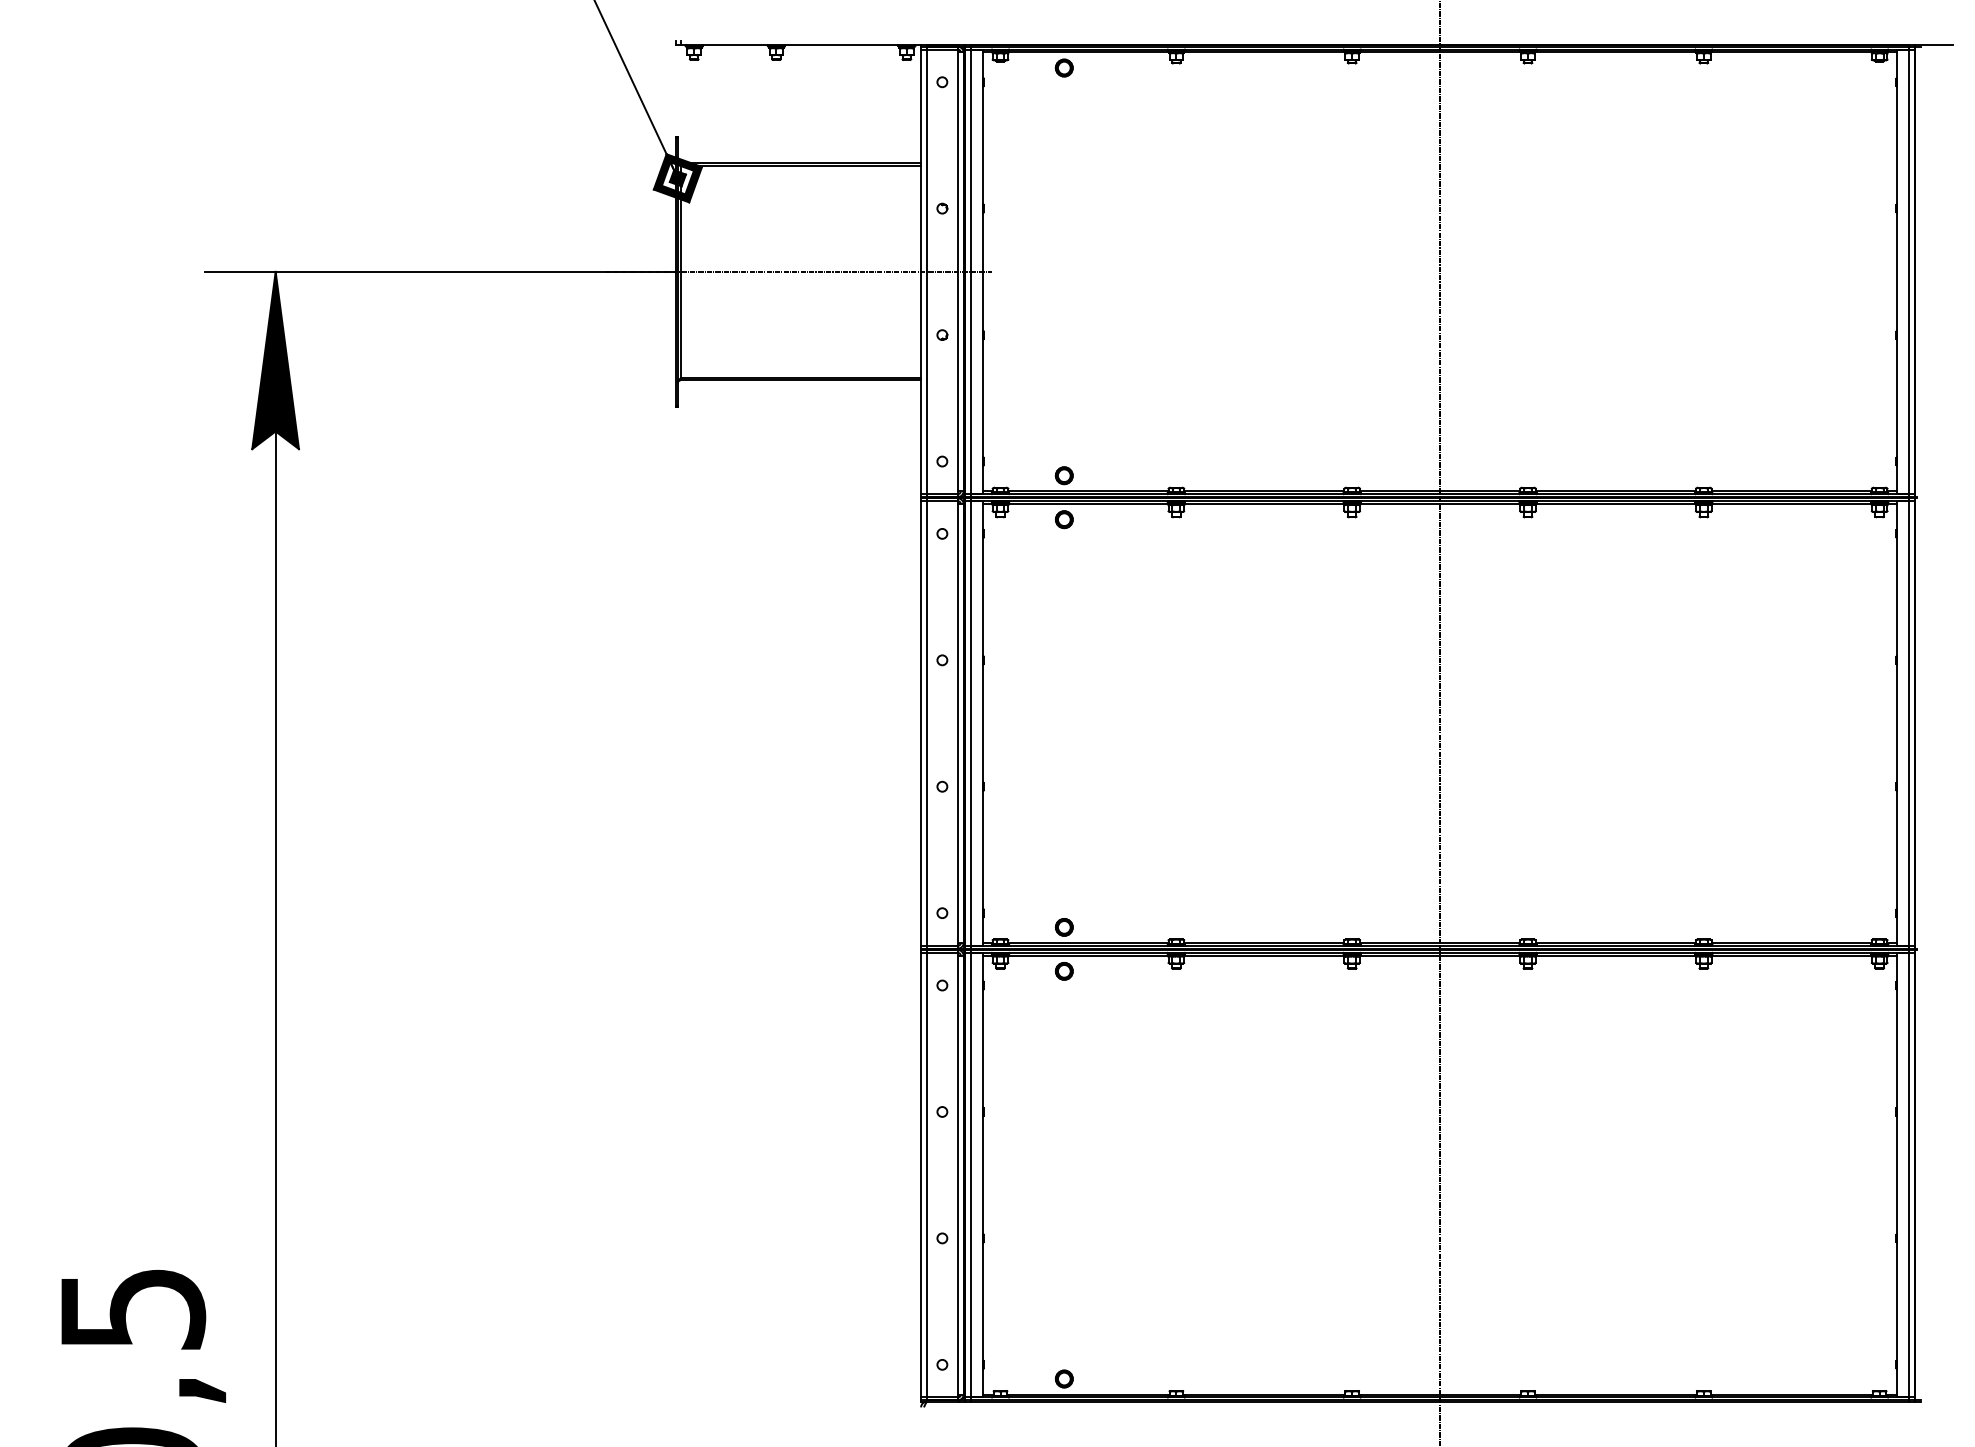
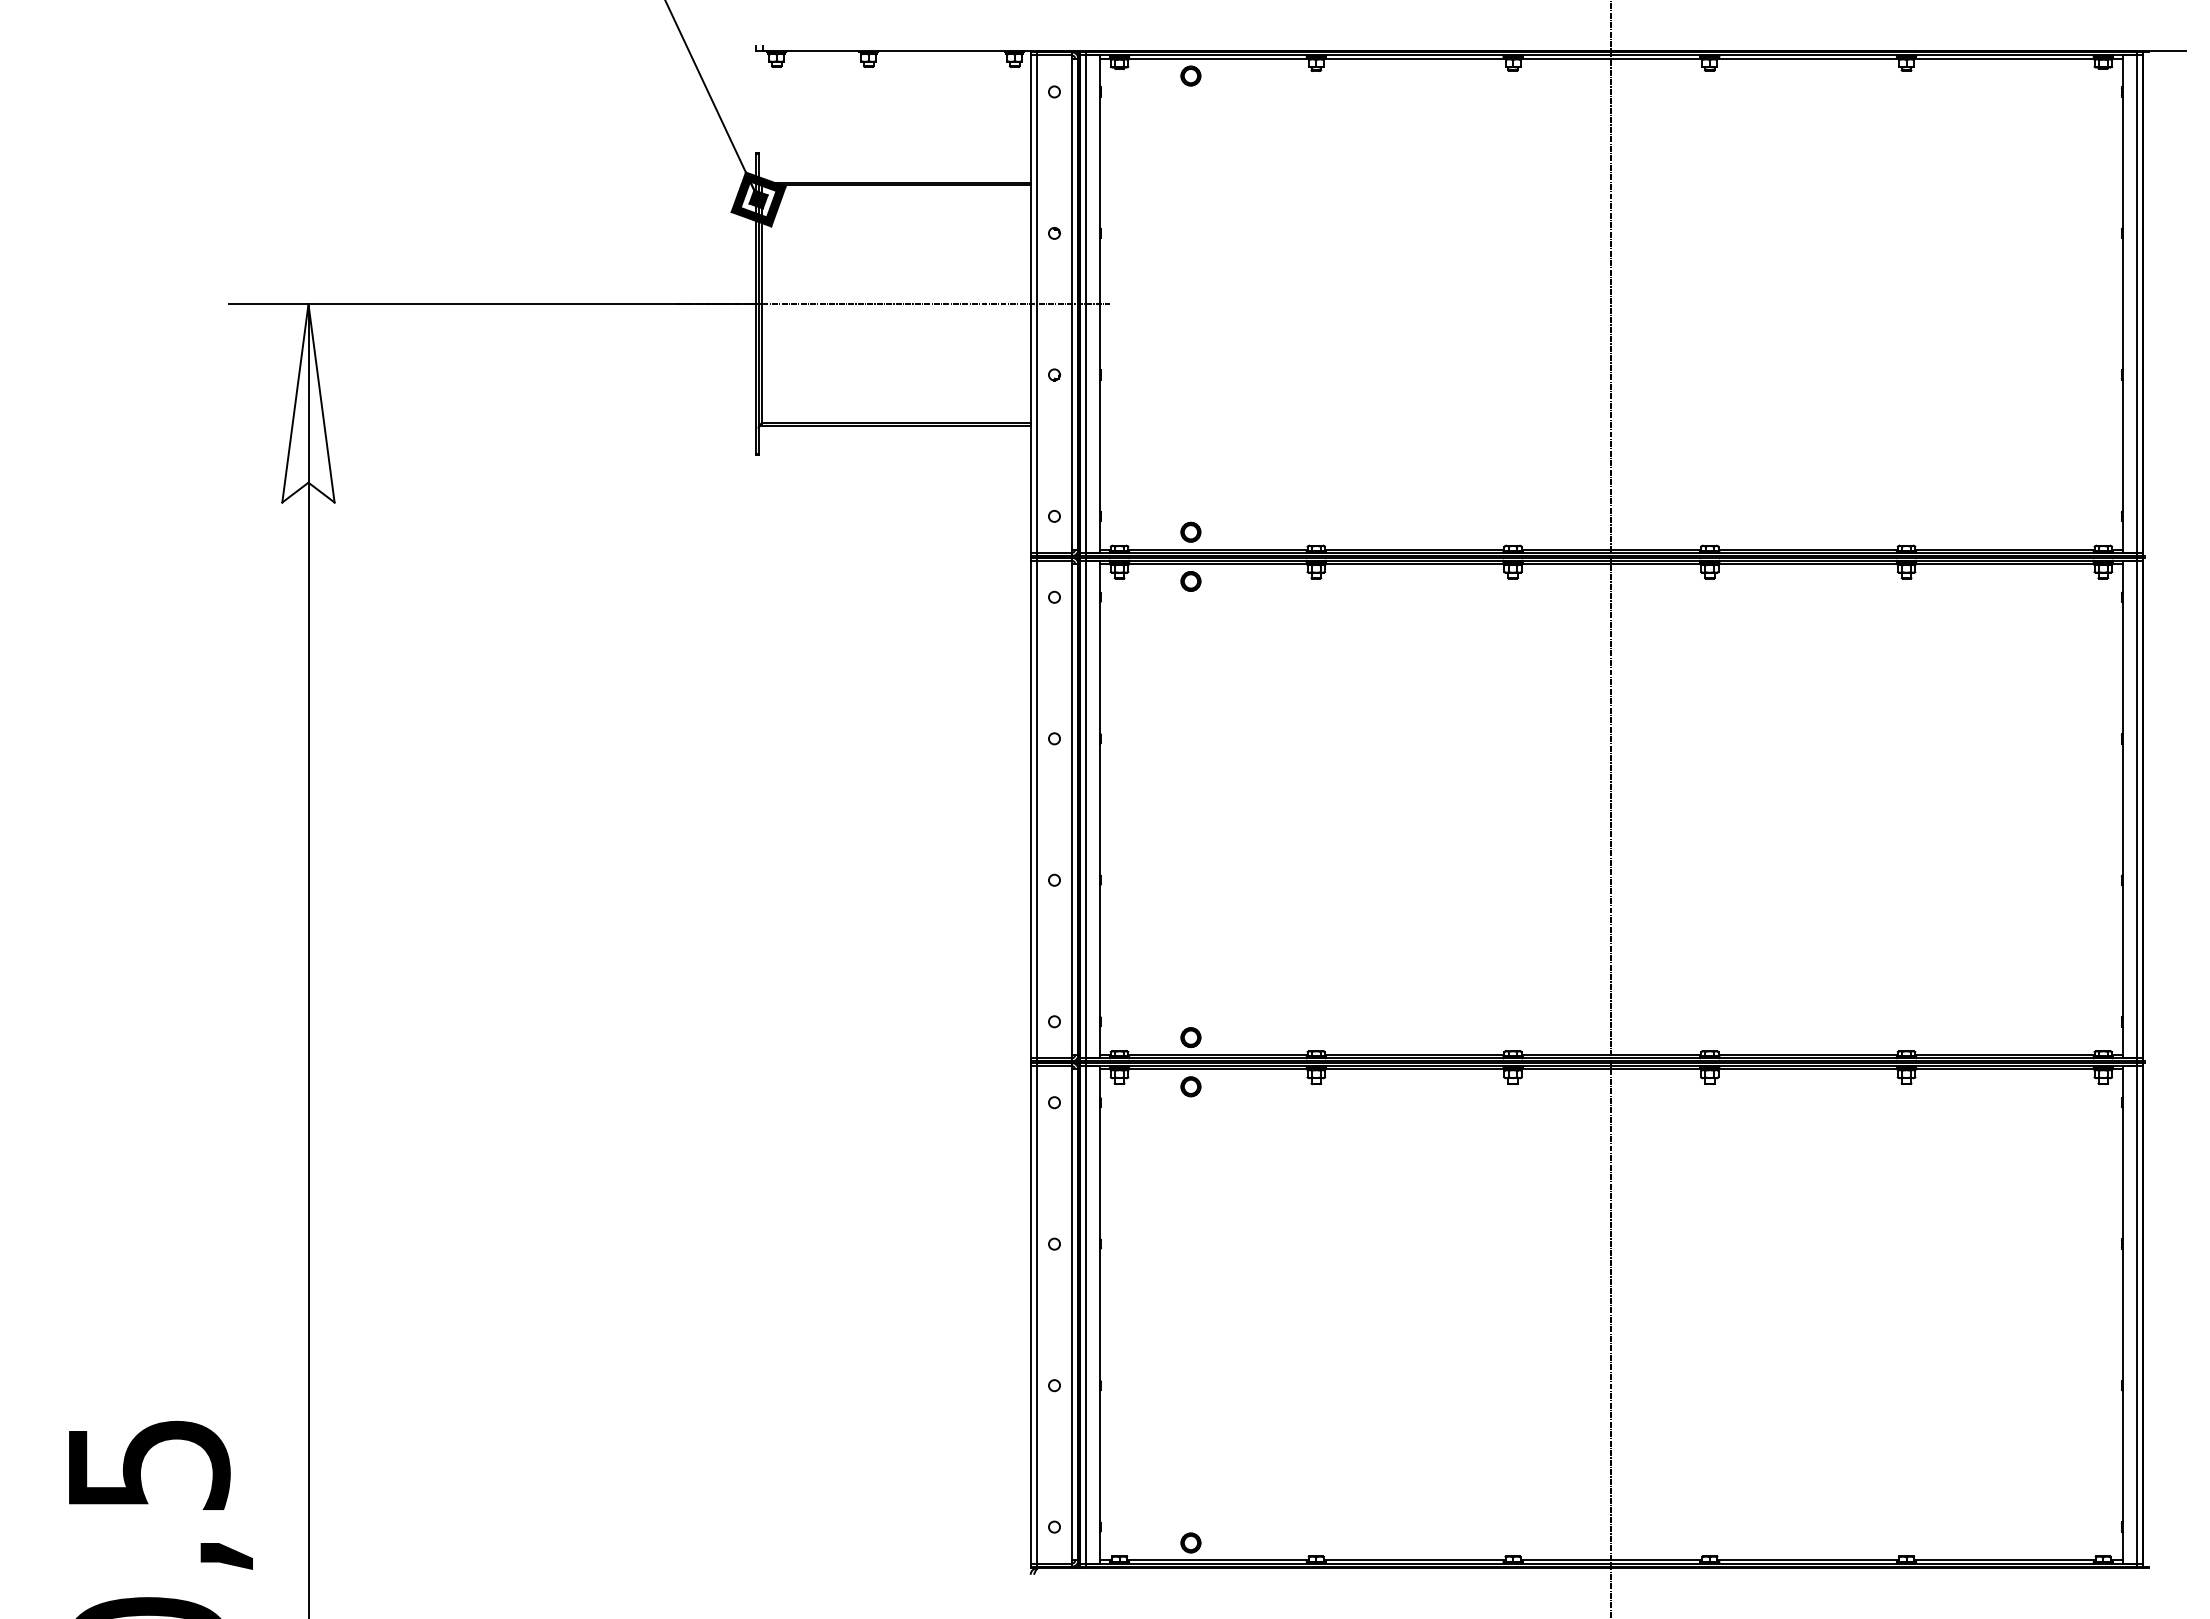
fill: (275, 360) -> (308, 403), removed

